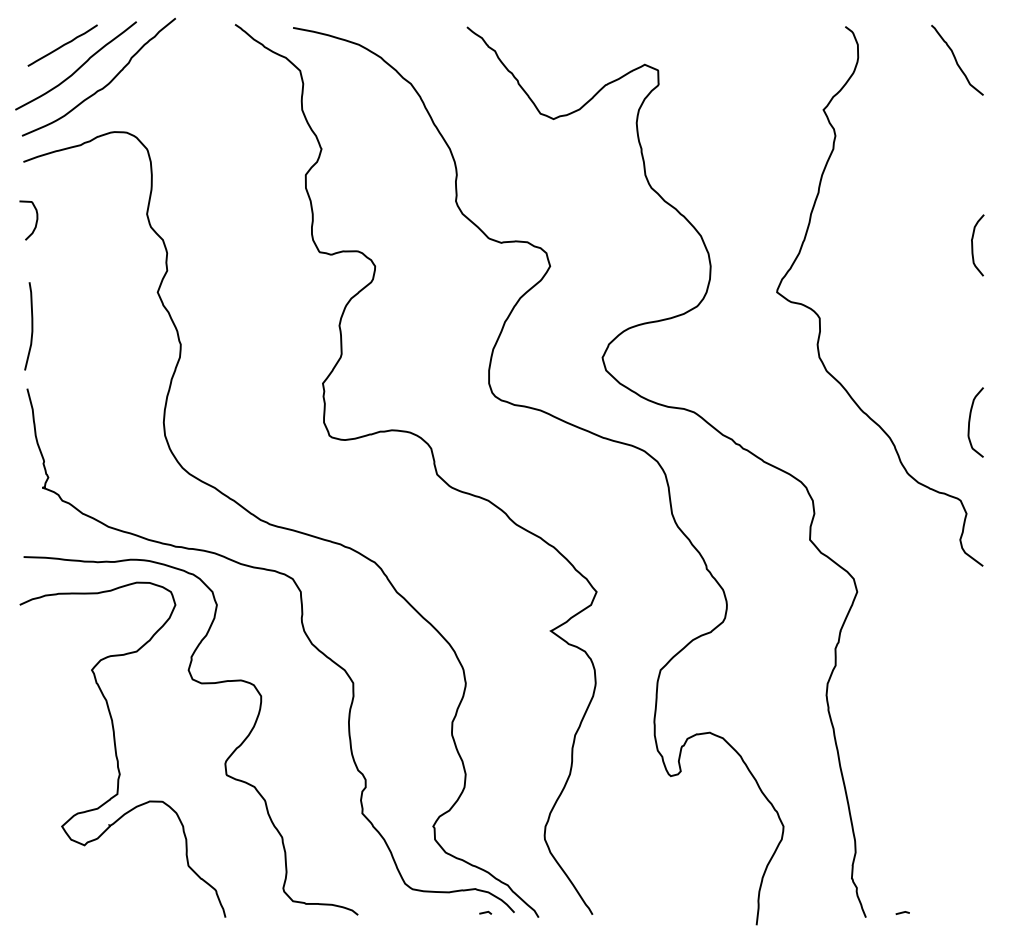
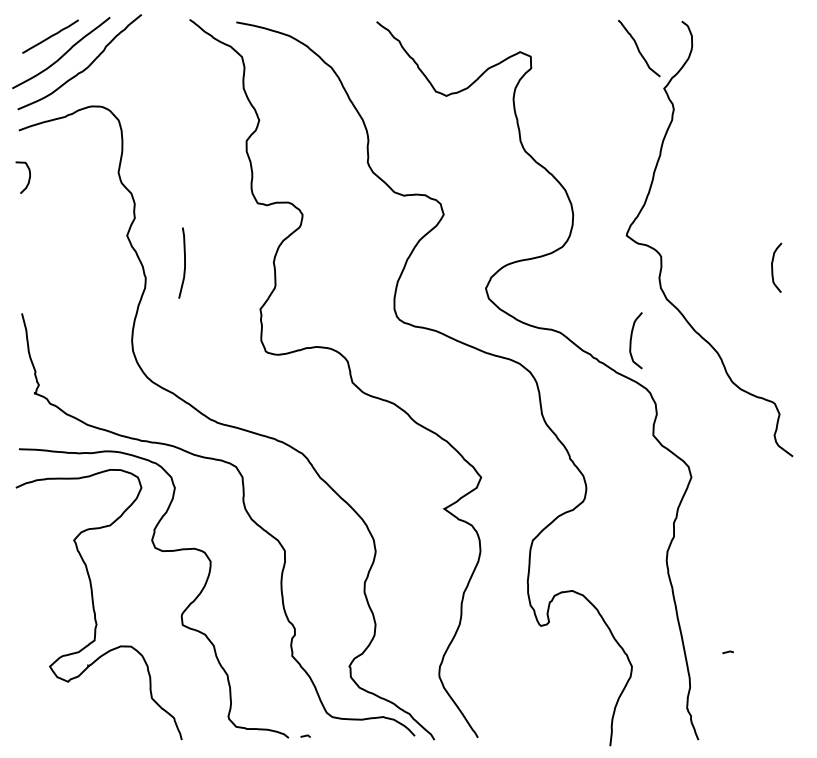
curve: (956, 60) -> (638, 48), moved
curve: (973, 246) -> (773, 268), moved
curve: (31, 325) -> (184, 262), moved
curve: (970, 422) -> (631, 340), moved
line: (485, 911) -> (305, 735), moved
line: (901, 911) -> (727, 651), moved

